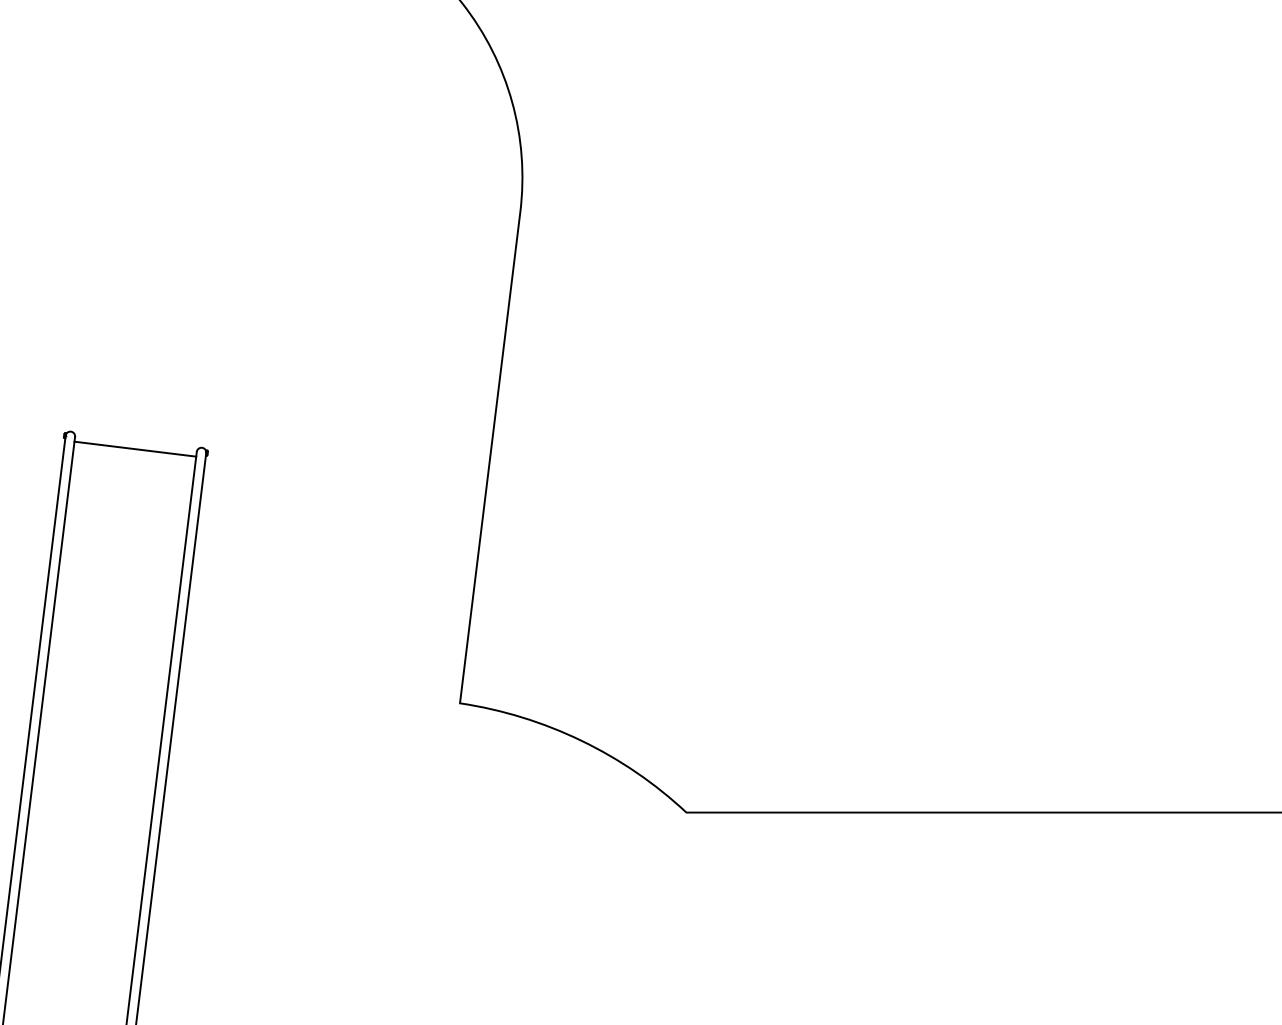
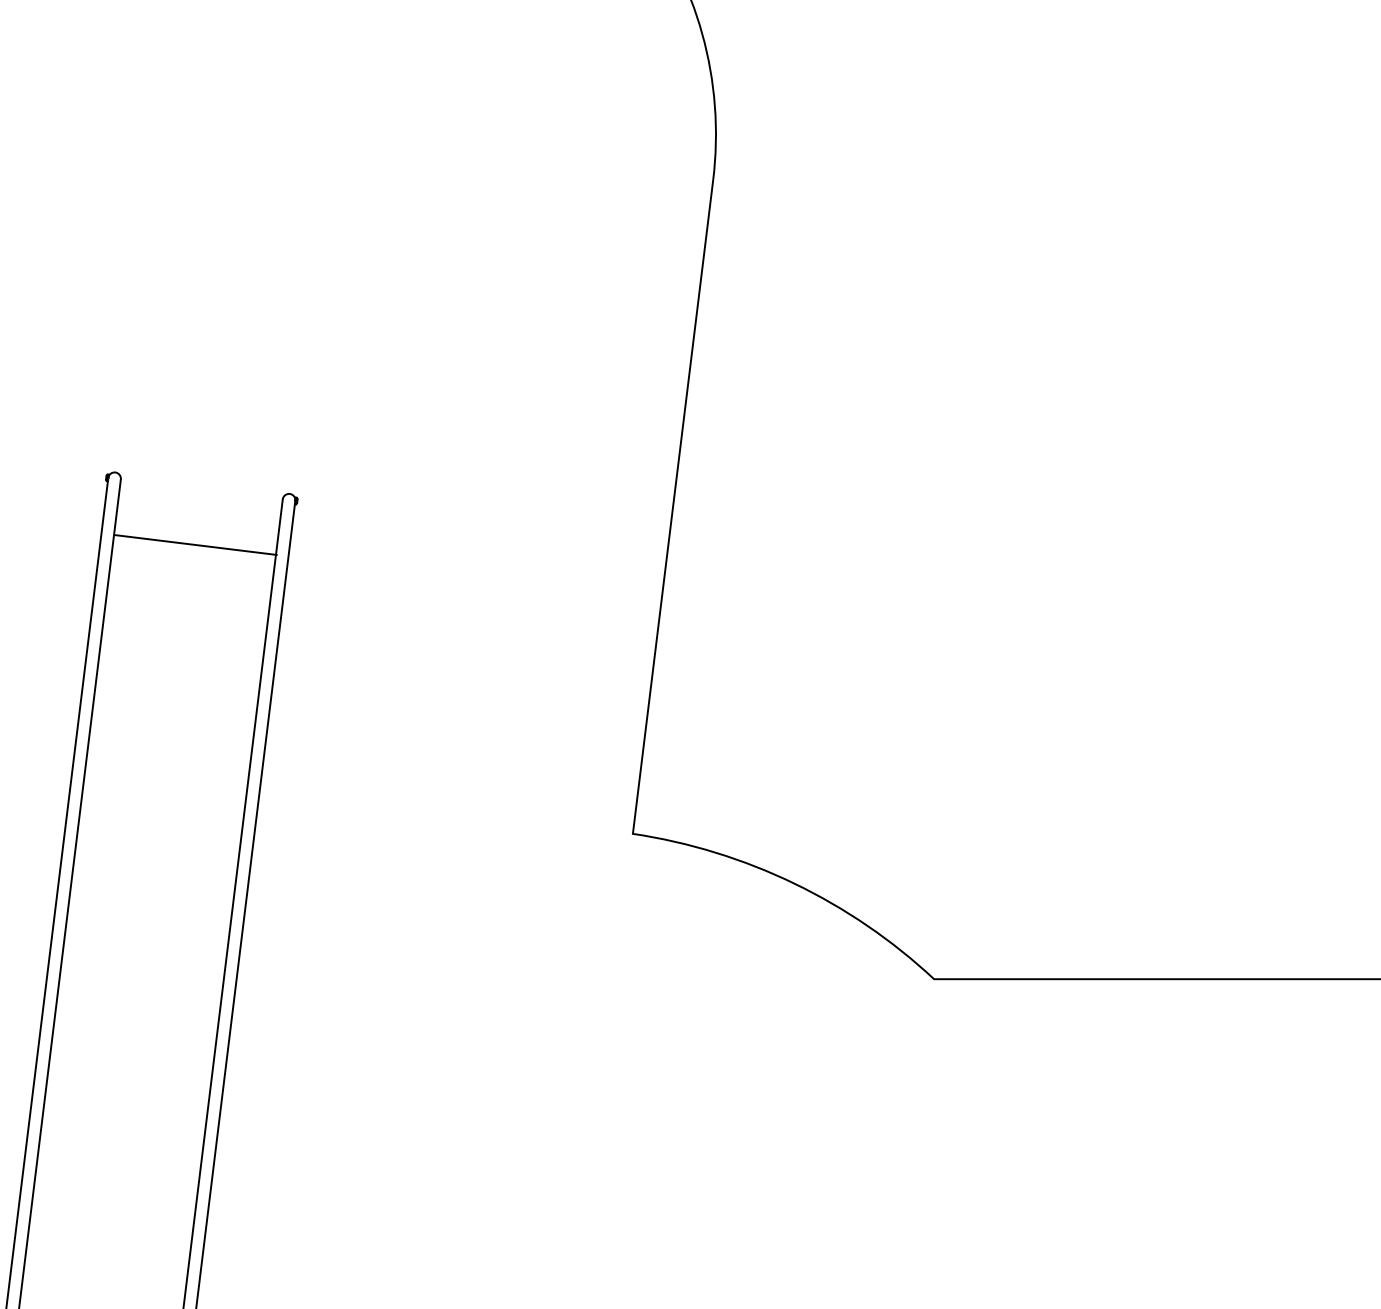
line: (135, 448) -> (195, 544), moved

